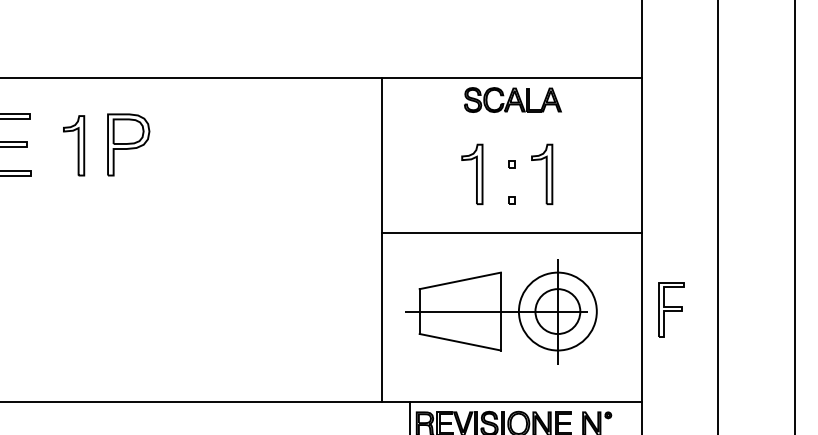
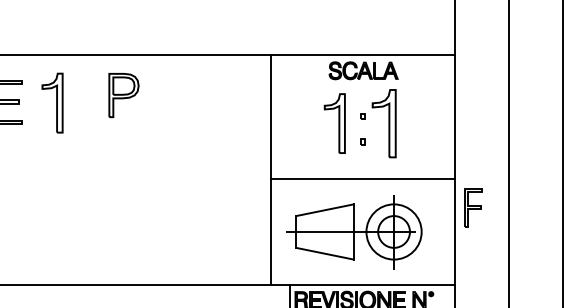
part: (128, 144) -> (123, 95), moved
part: (74, 145) -> (53, 102), size x1.4
part: (472, 173) -> (334, 122), size x1.4
part: (542, 173) -> (384, 122), size x1.6
line: (511, 232) -> (362, 178), moved
part: (671, 309) -> (473, 207), moved
part: (501, 311) -> (354, 231), moved

